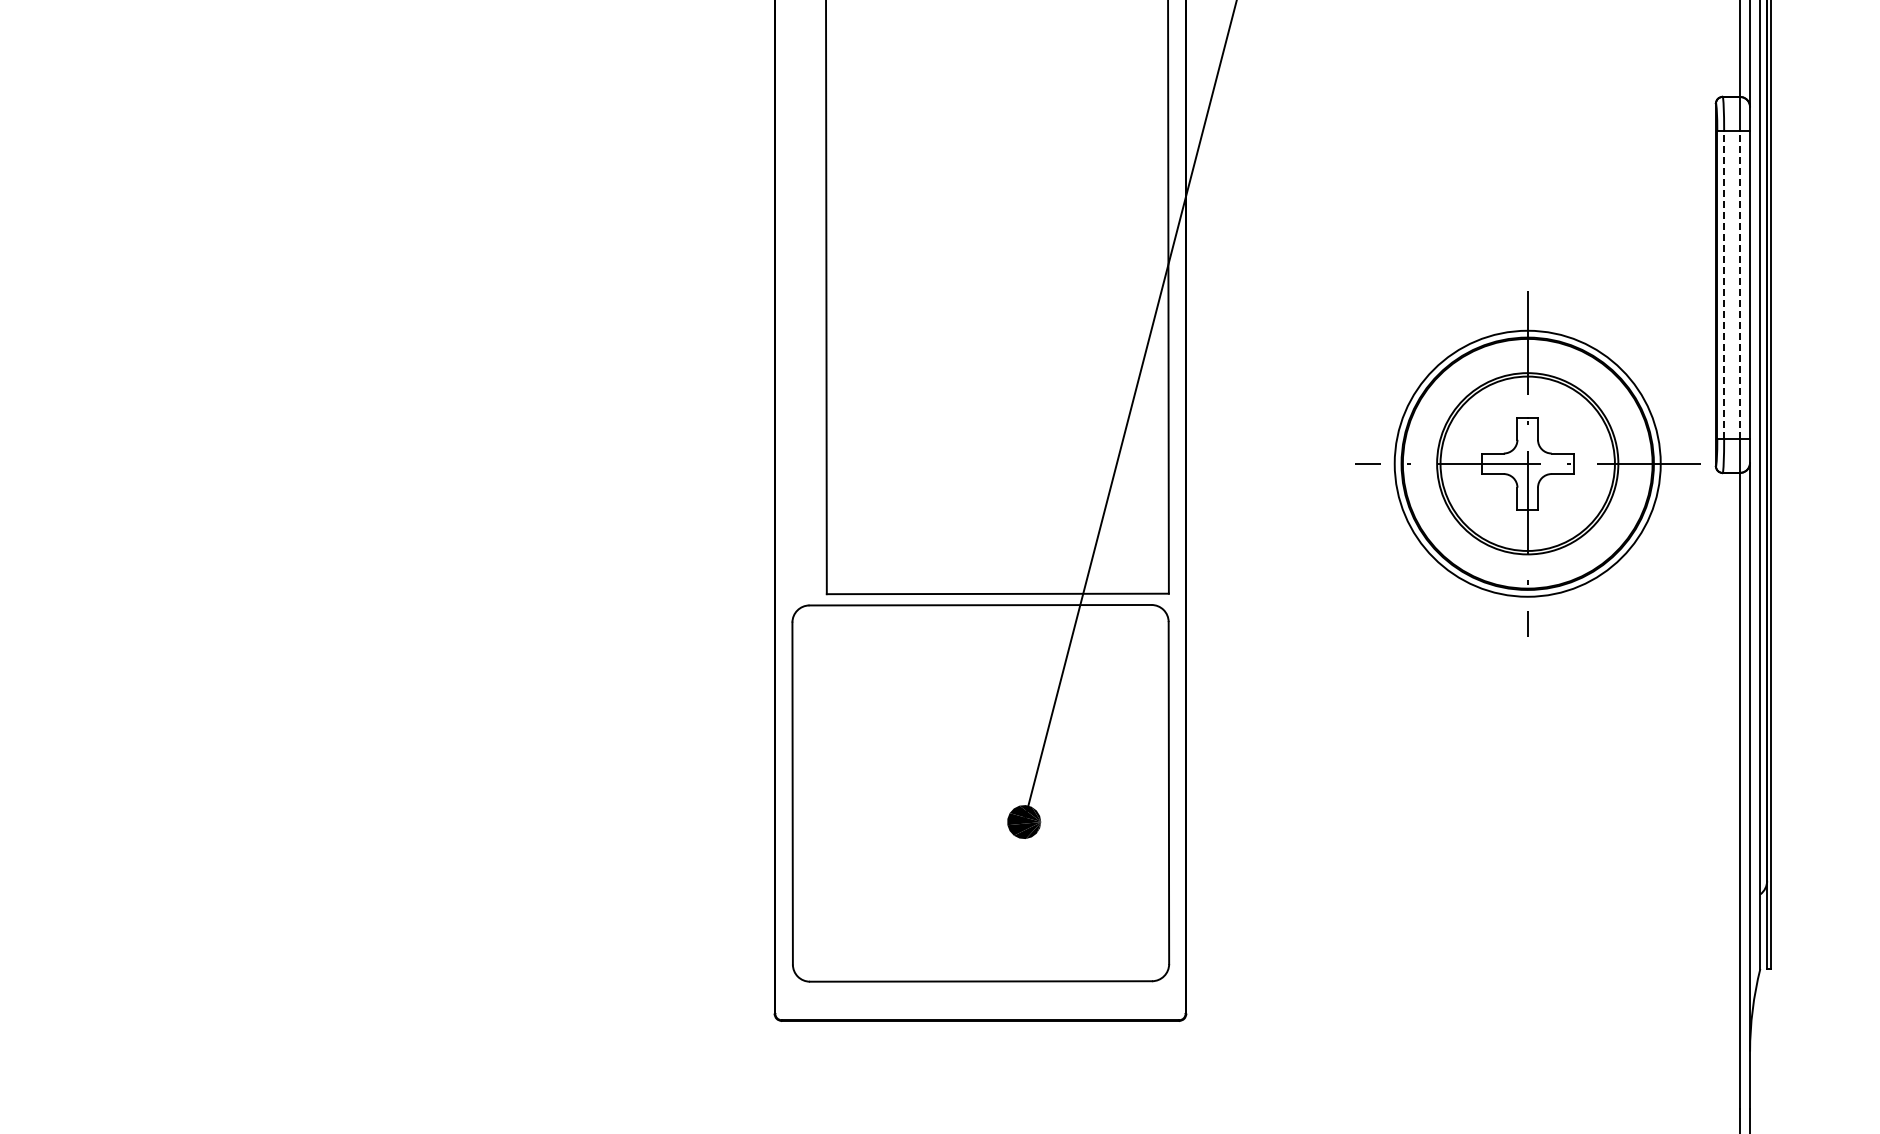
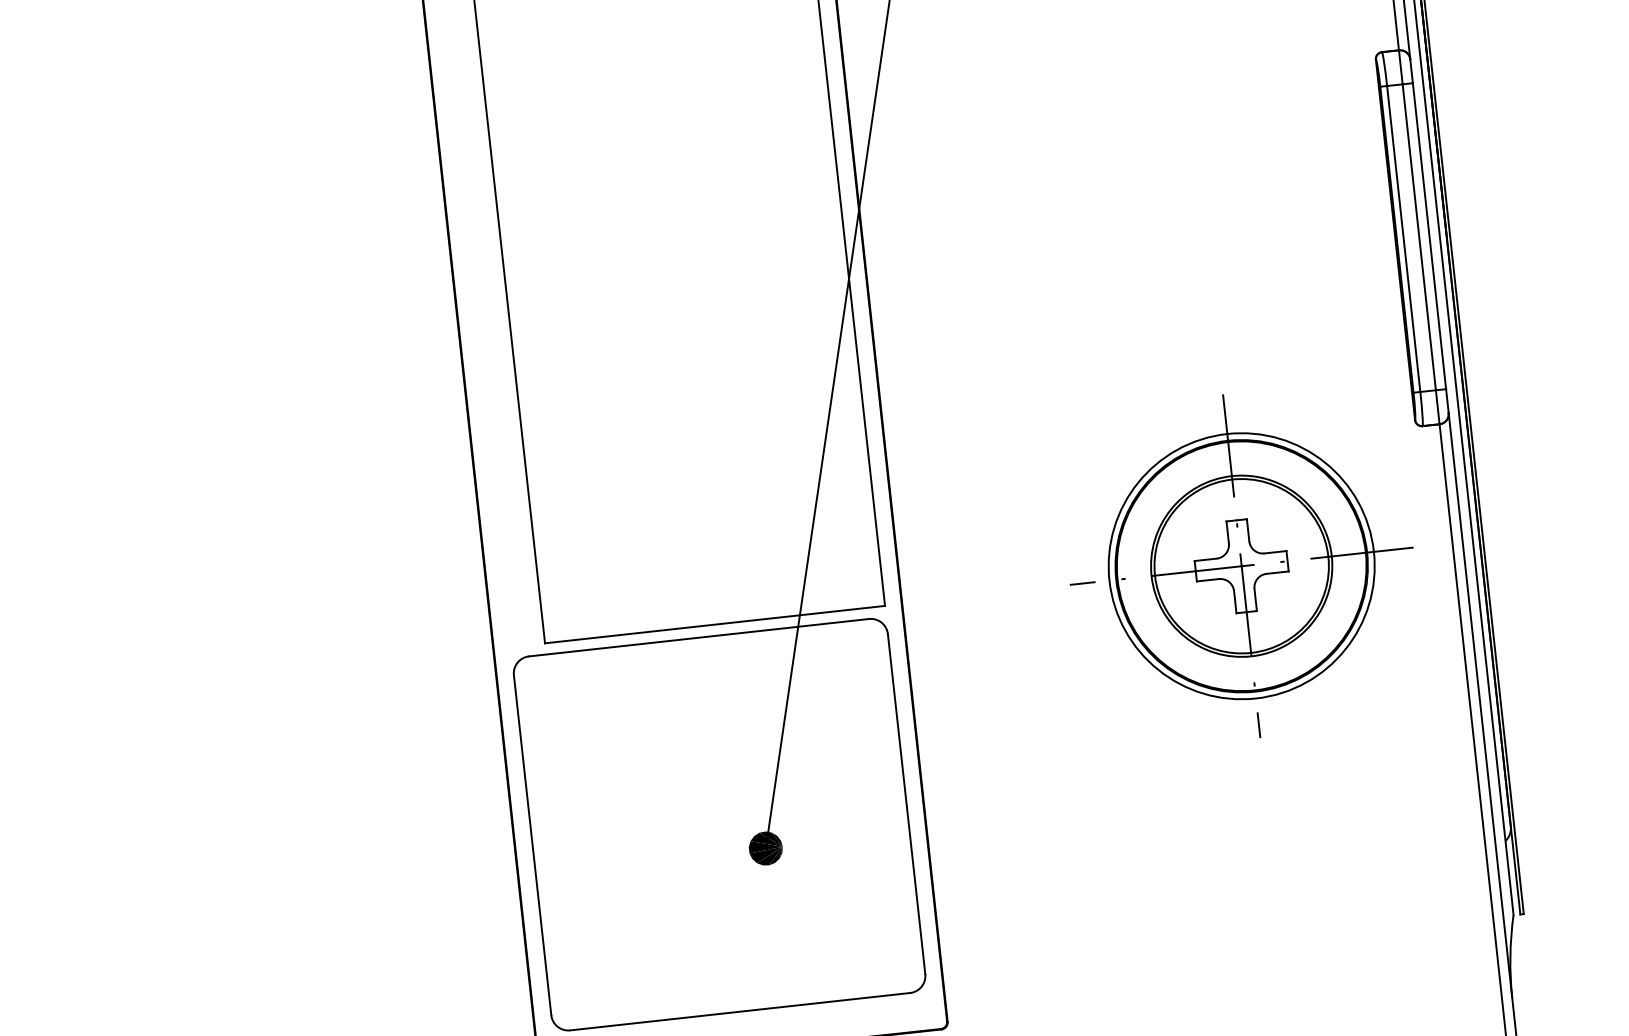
line: (1724, 284) -> (1404, 238), dashed -> solid
line: (1739, 284) -> (1418, 236), dashed -> solid
part: (1527, 463) -> (1241, 565), moved

